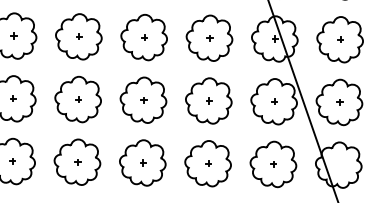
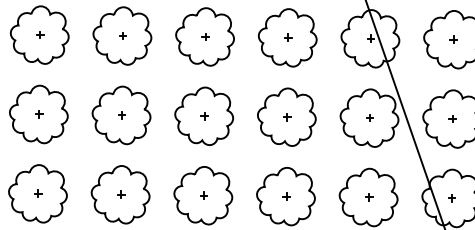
part: (339, 164) -> (452, 197), added

